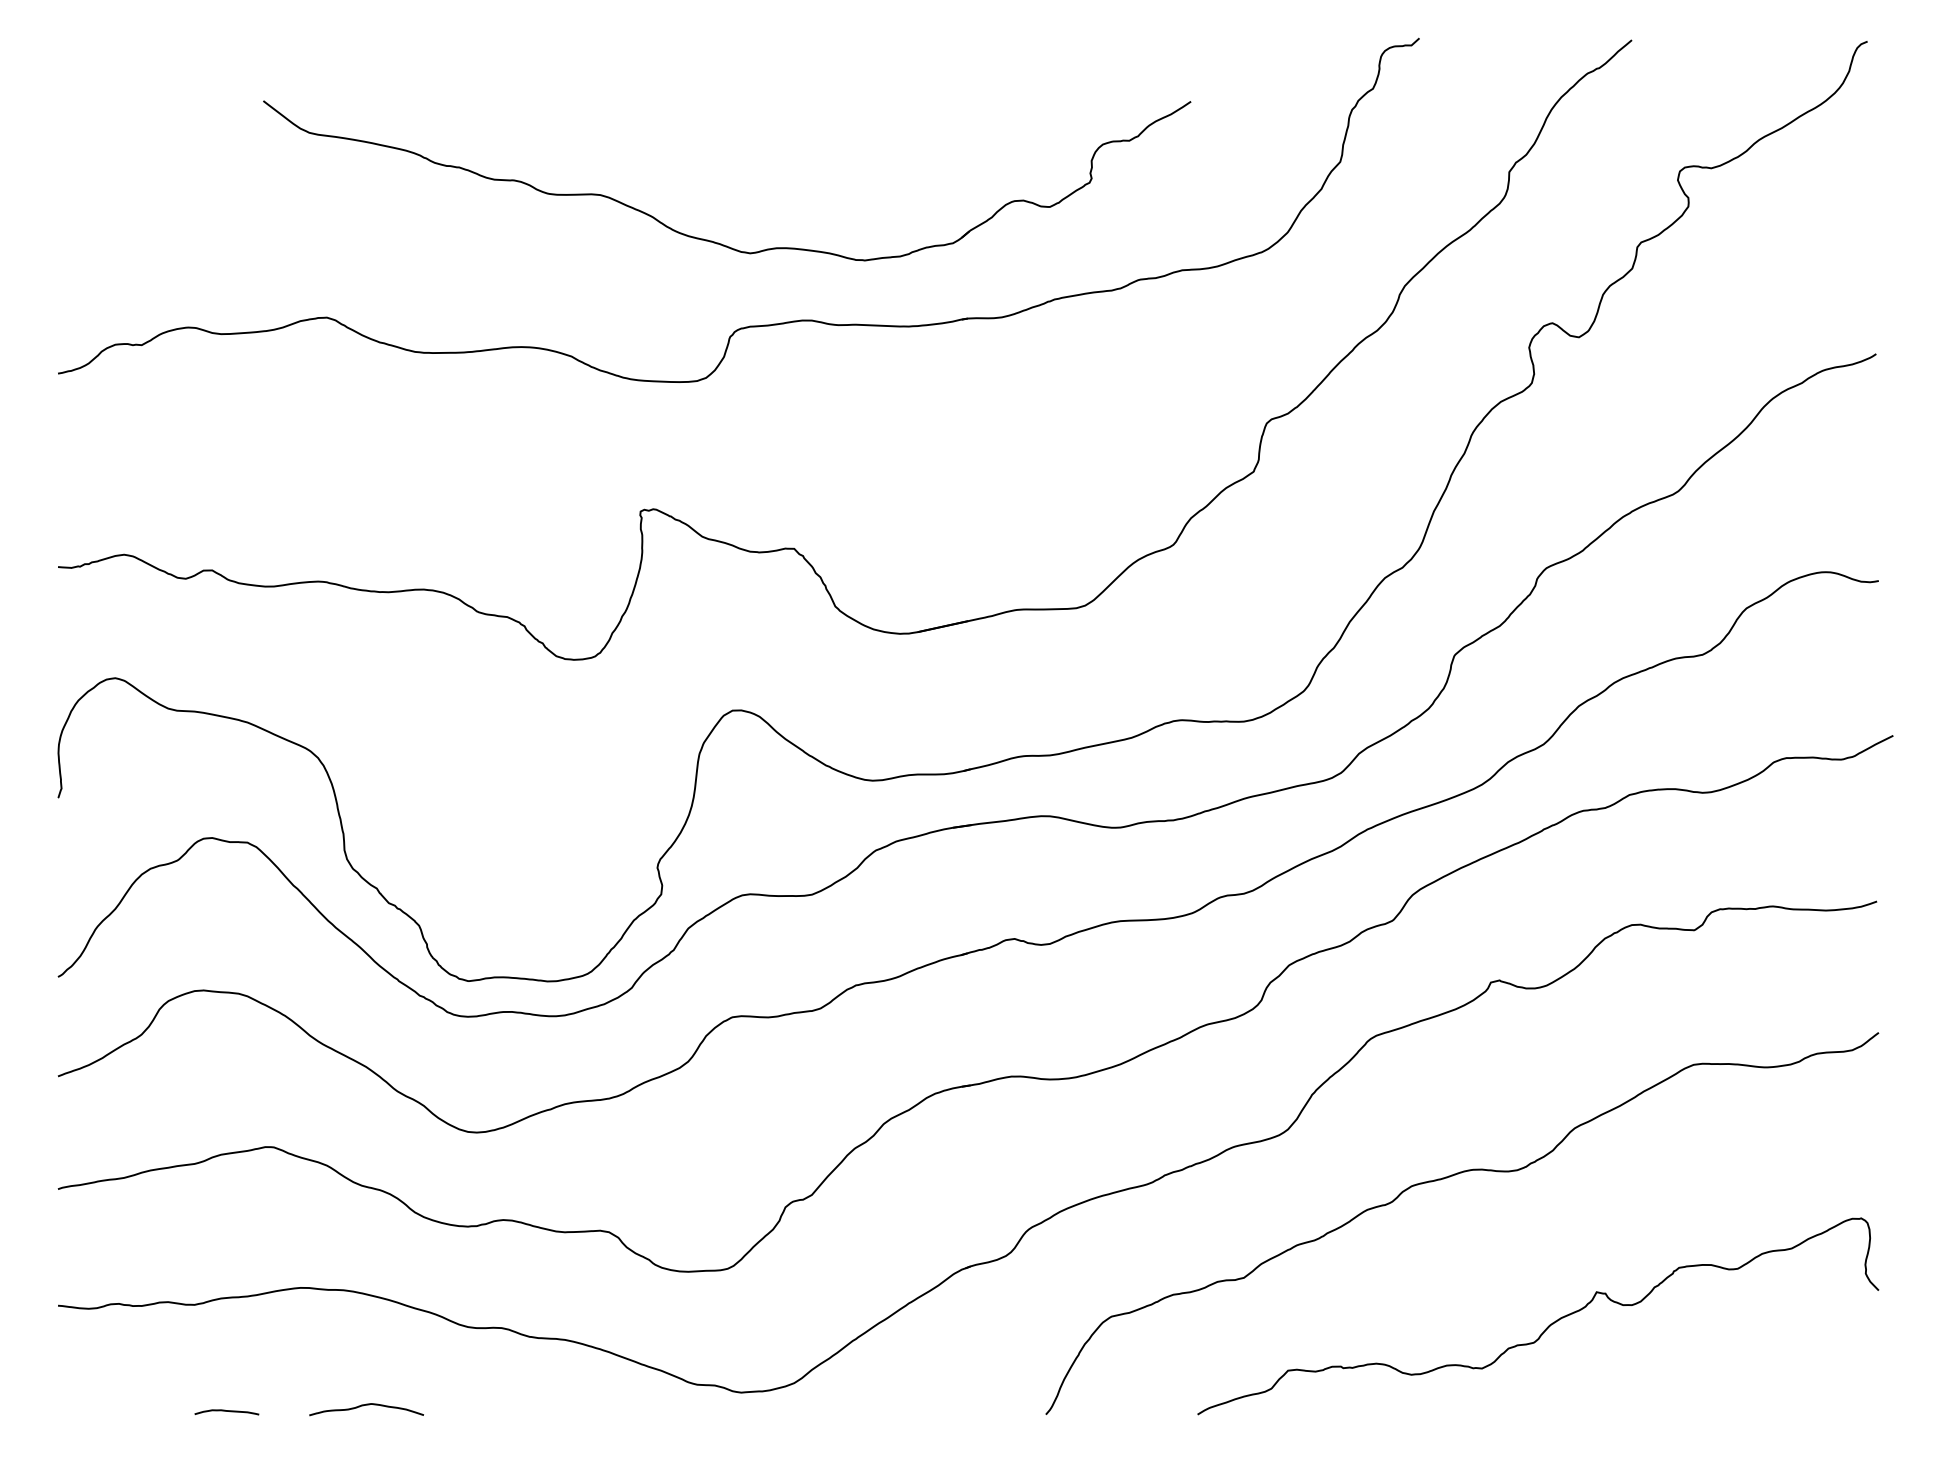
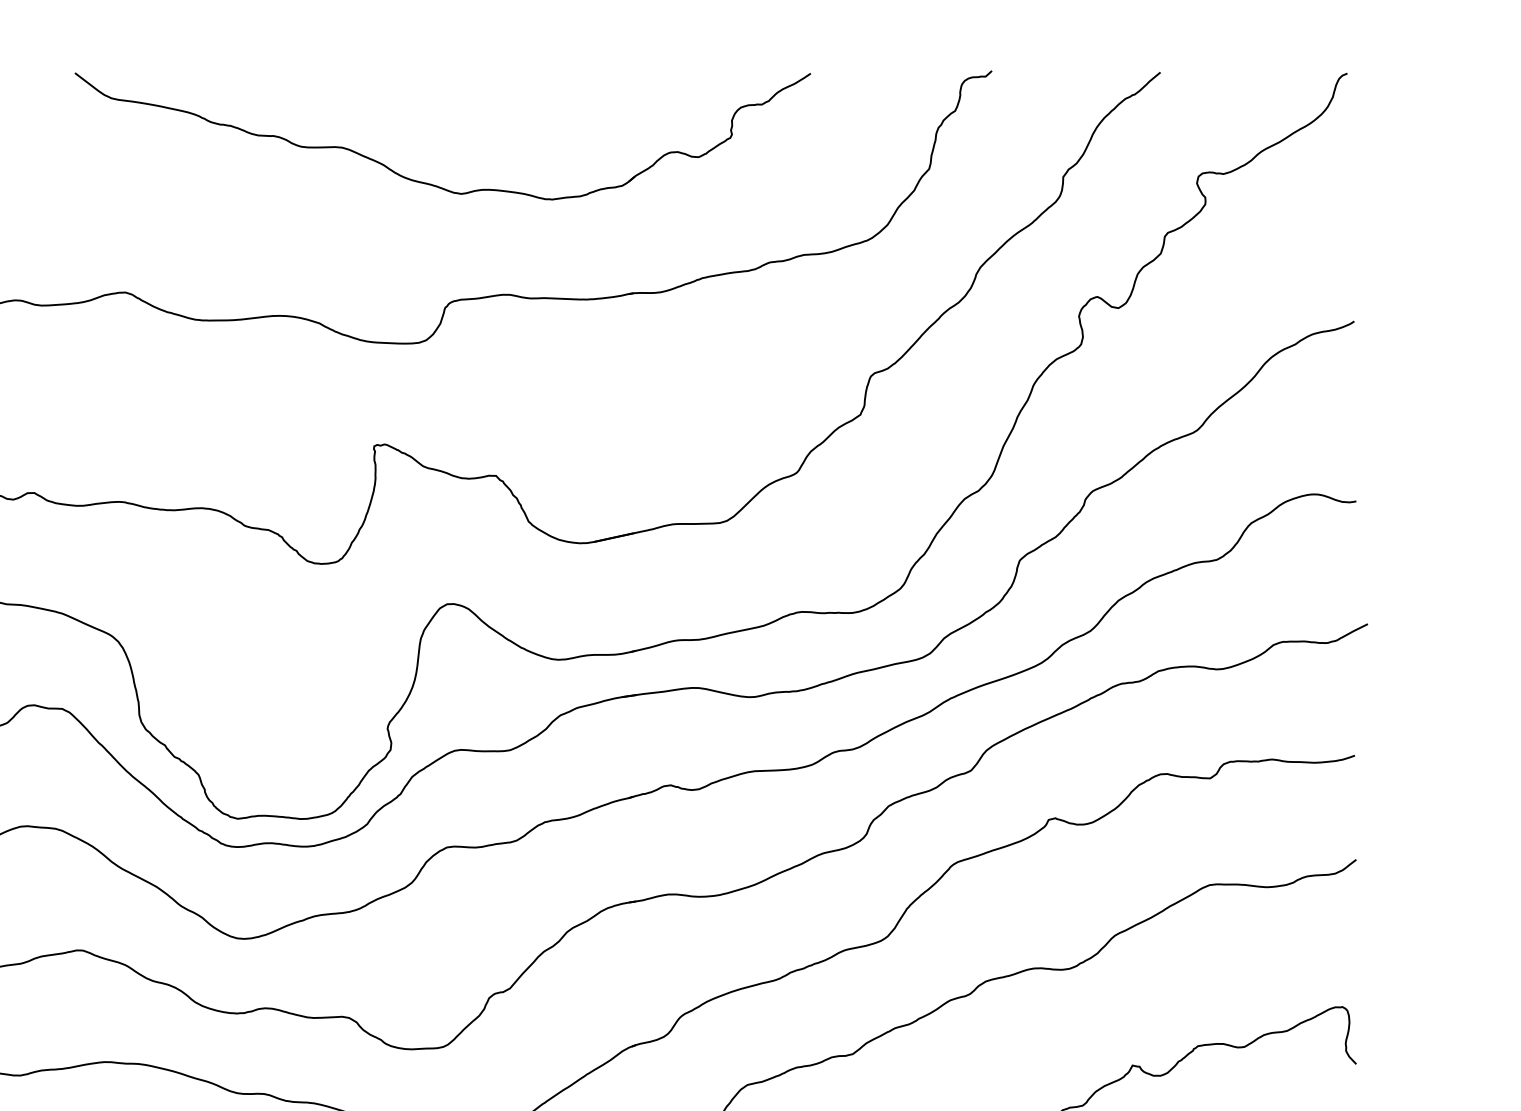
part: (712, 240) -> (431, 183), moved

